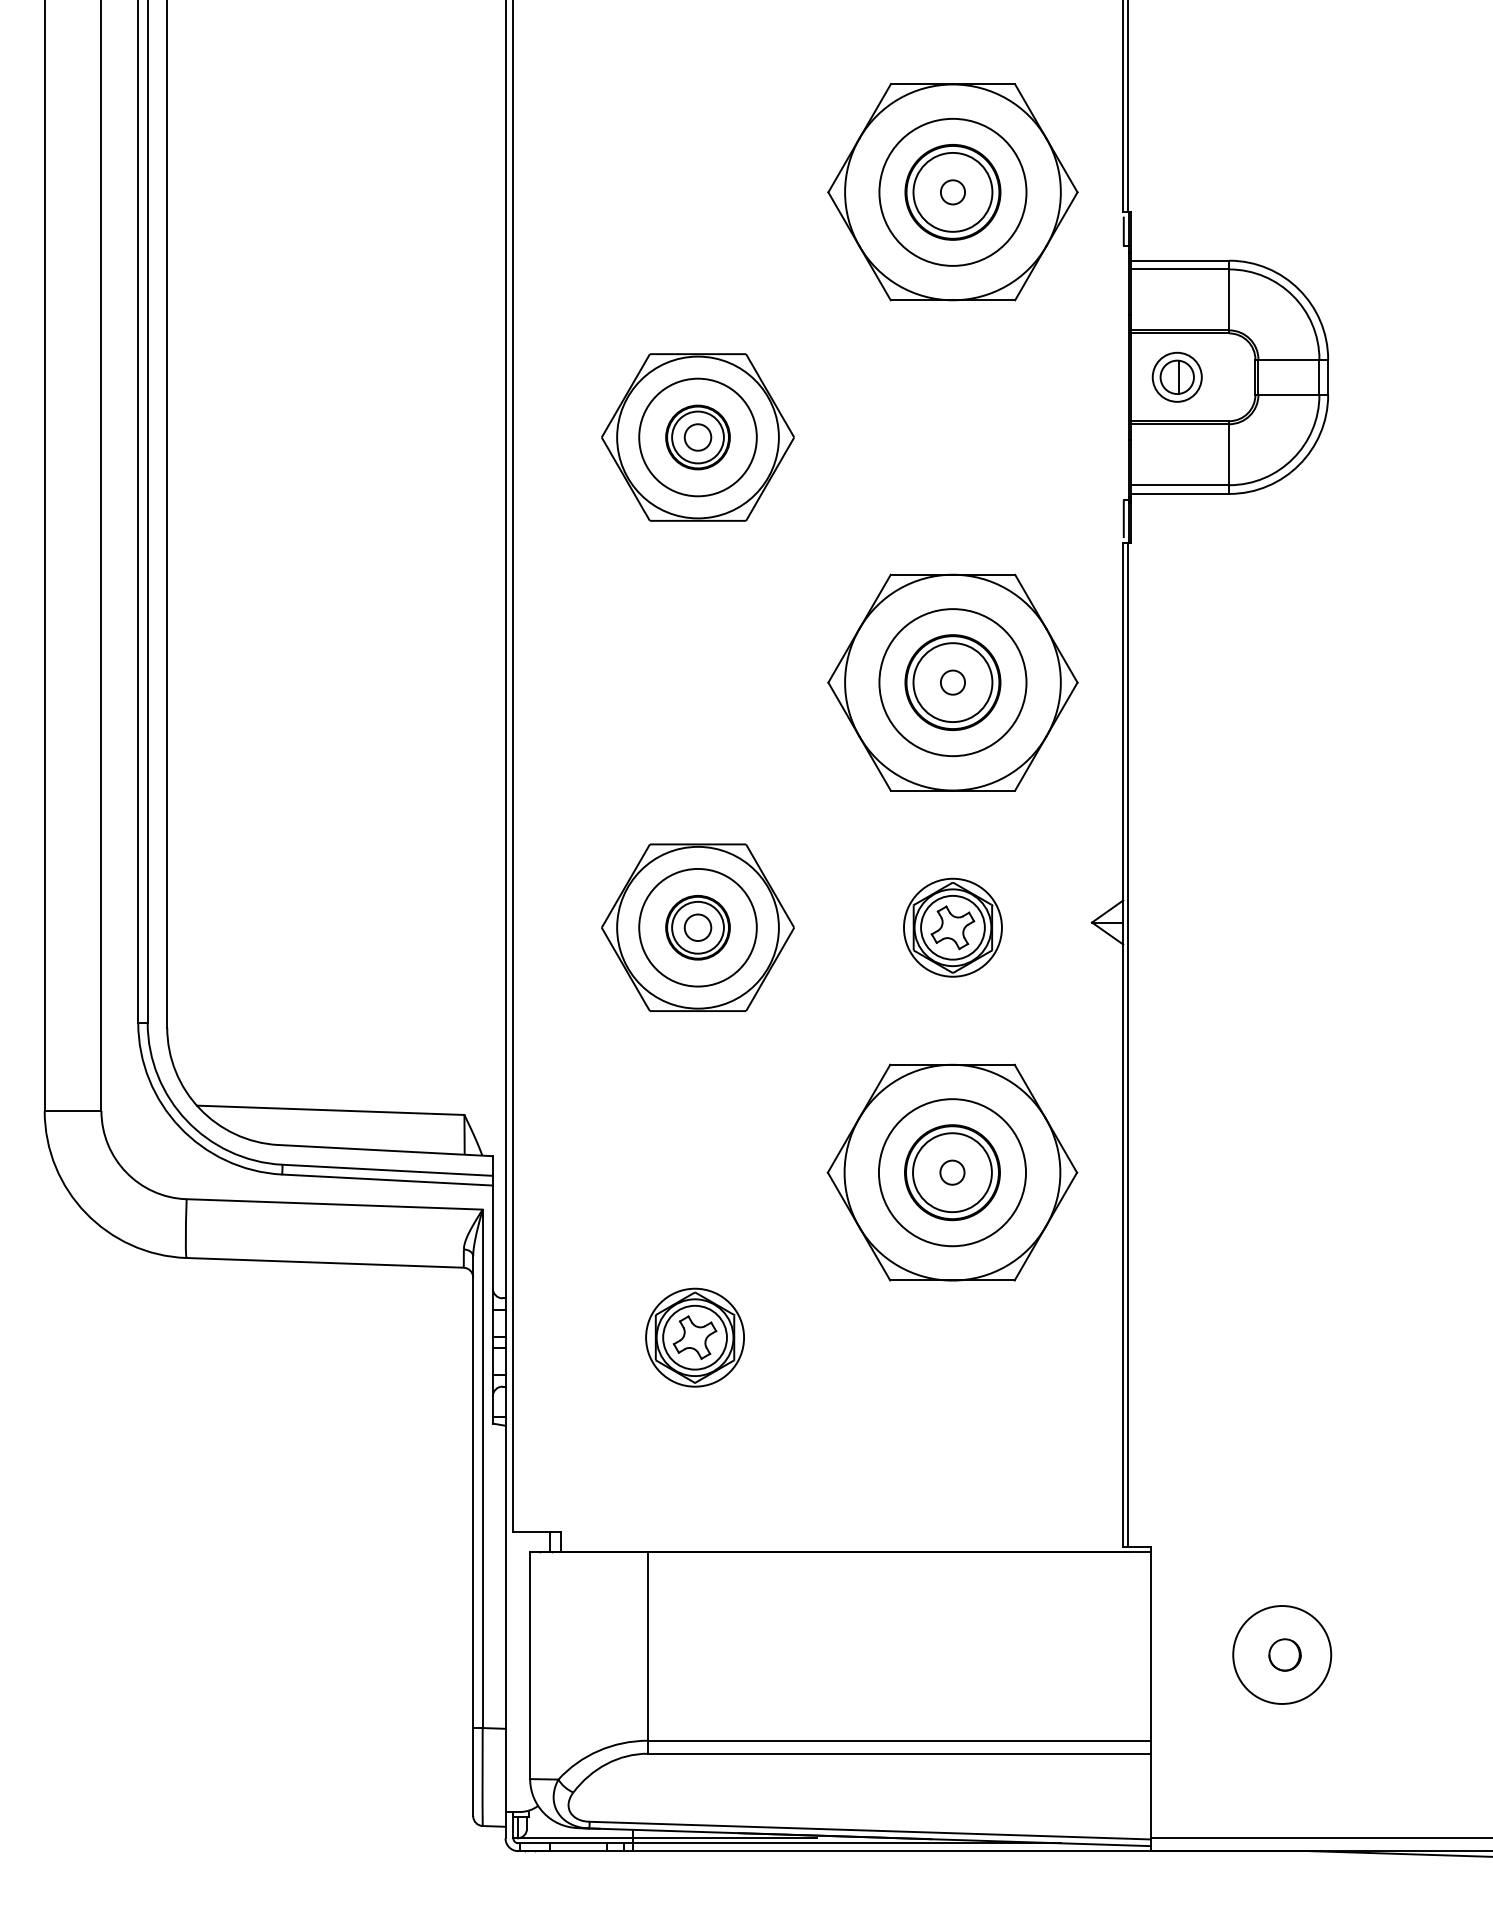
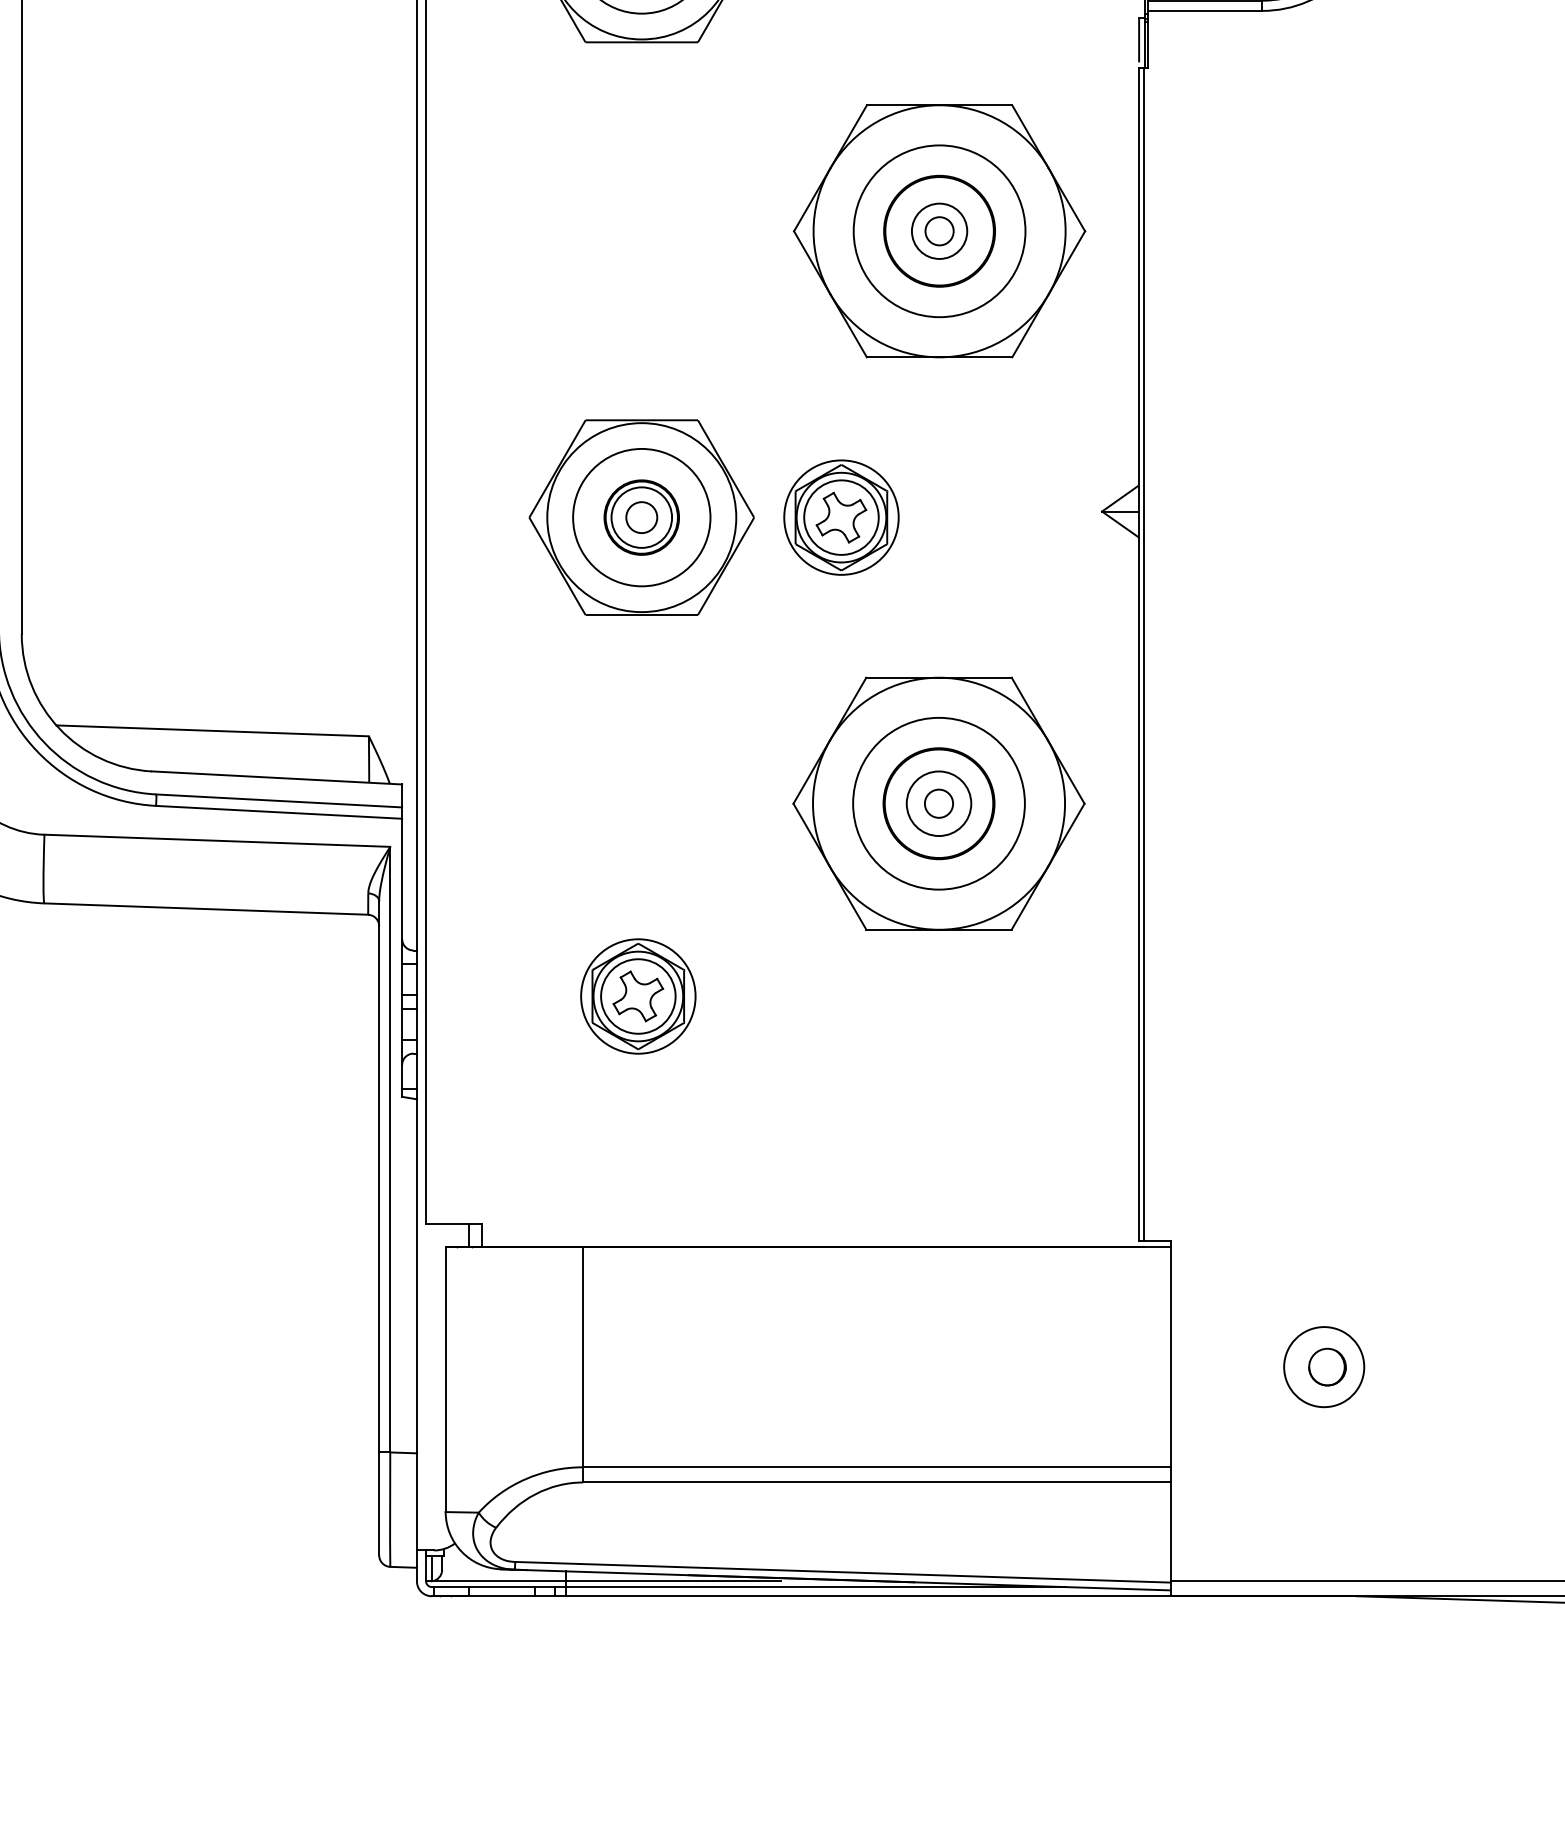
circle: (952, 682) -> (939, 231), size x0.6
part: (952, 927) -> (840, 517), moved
circle: (952, 1172) -> (939, 803), size x0.7
circle: (1282, 1654) -> (1324, 1366), size x0.7

